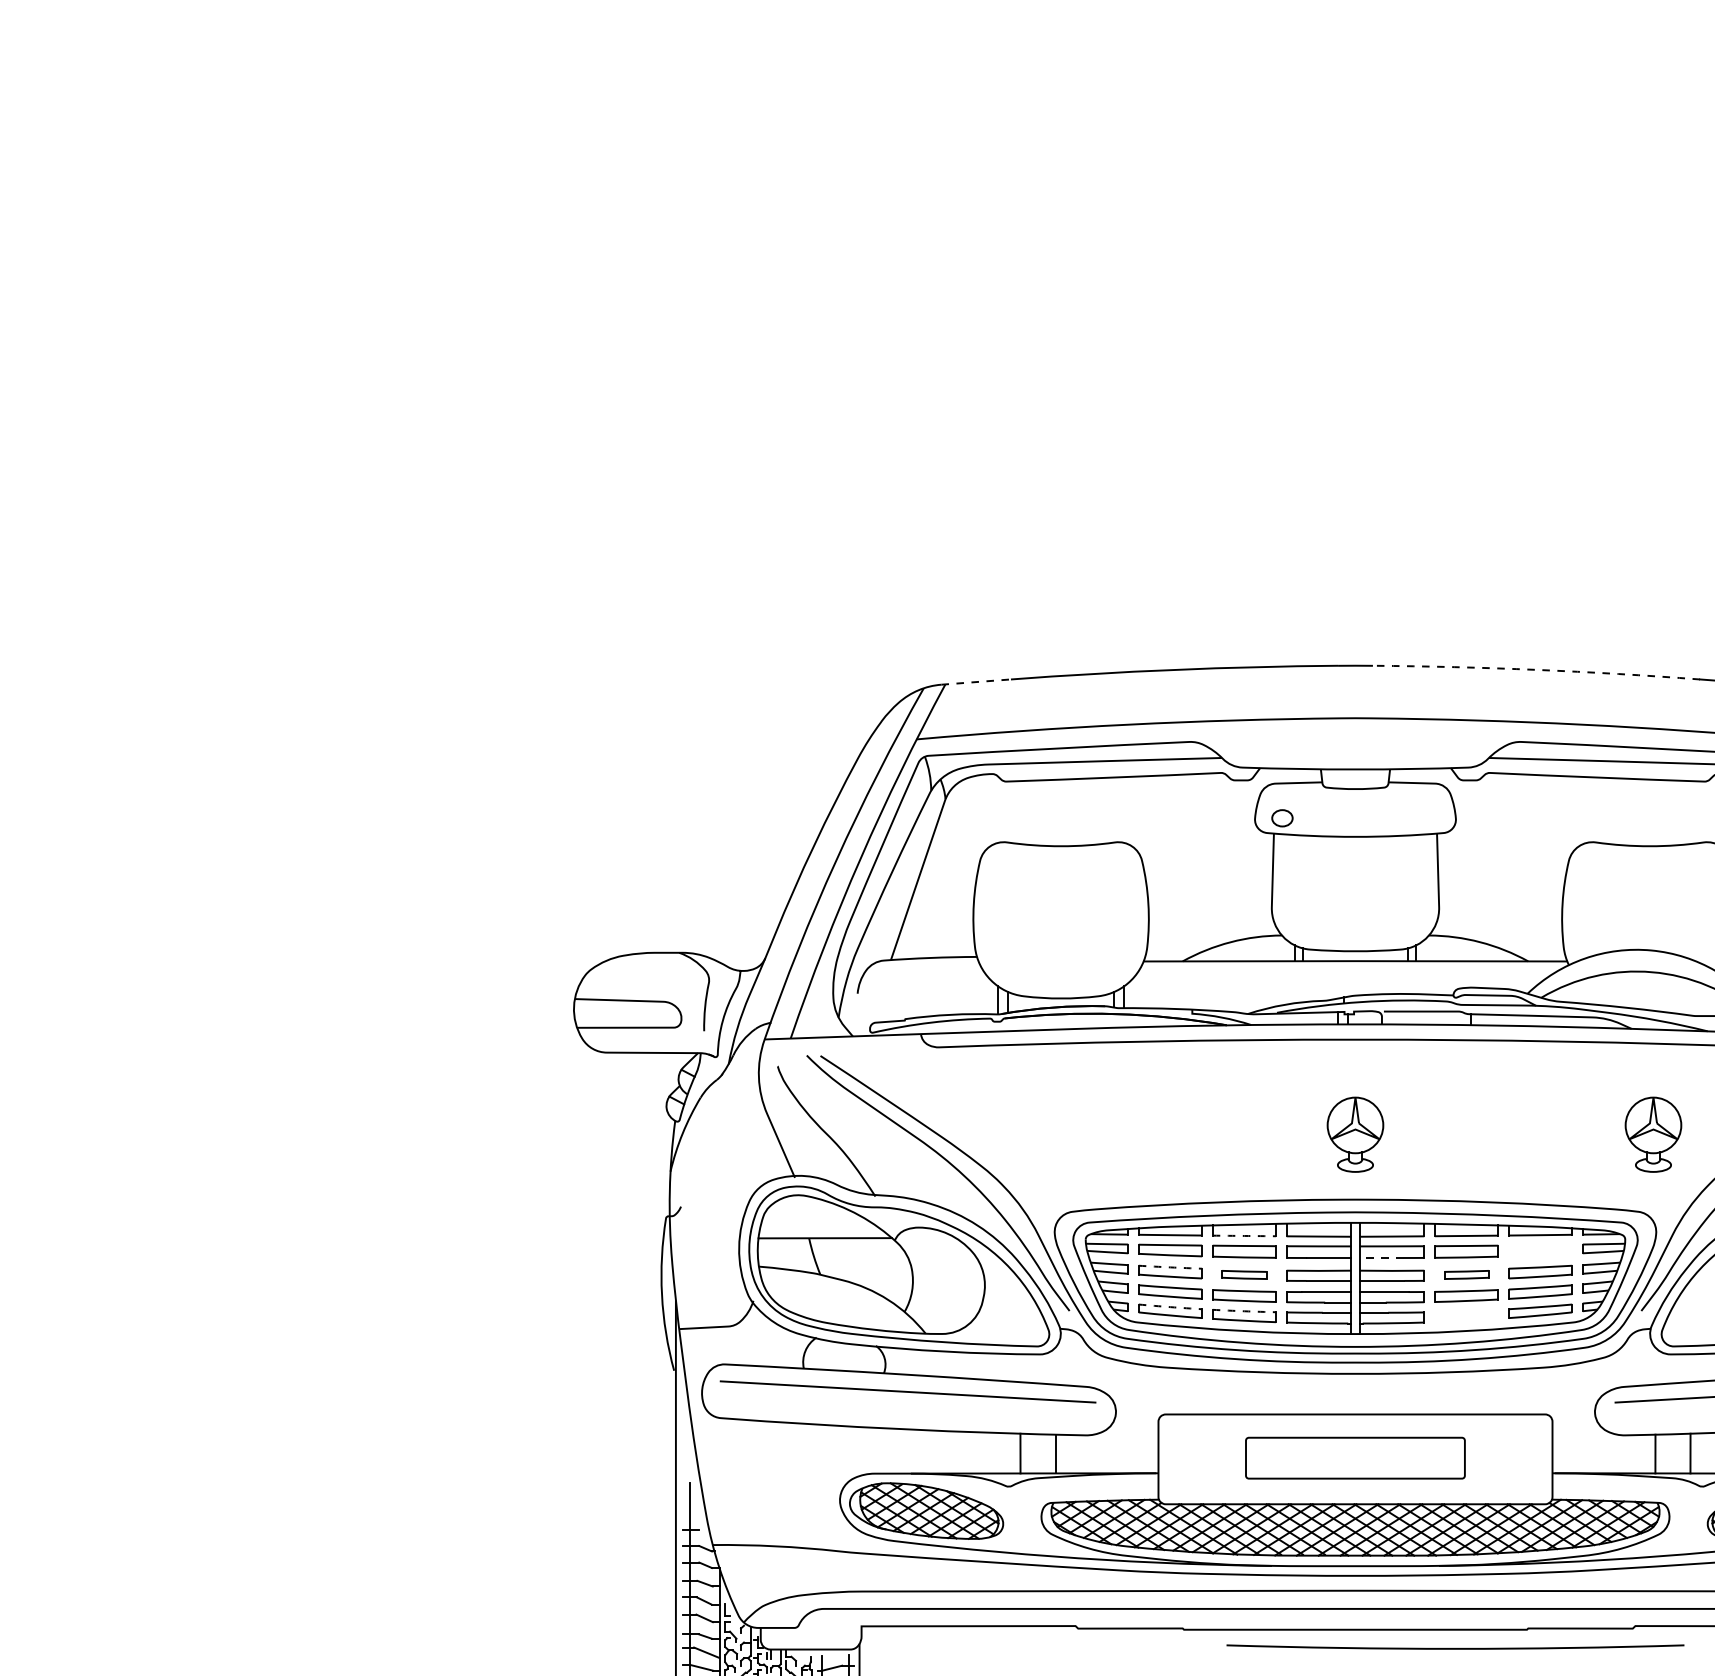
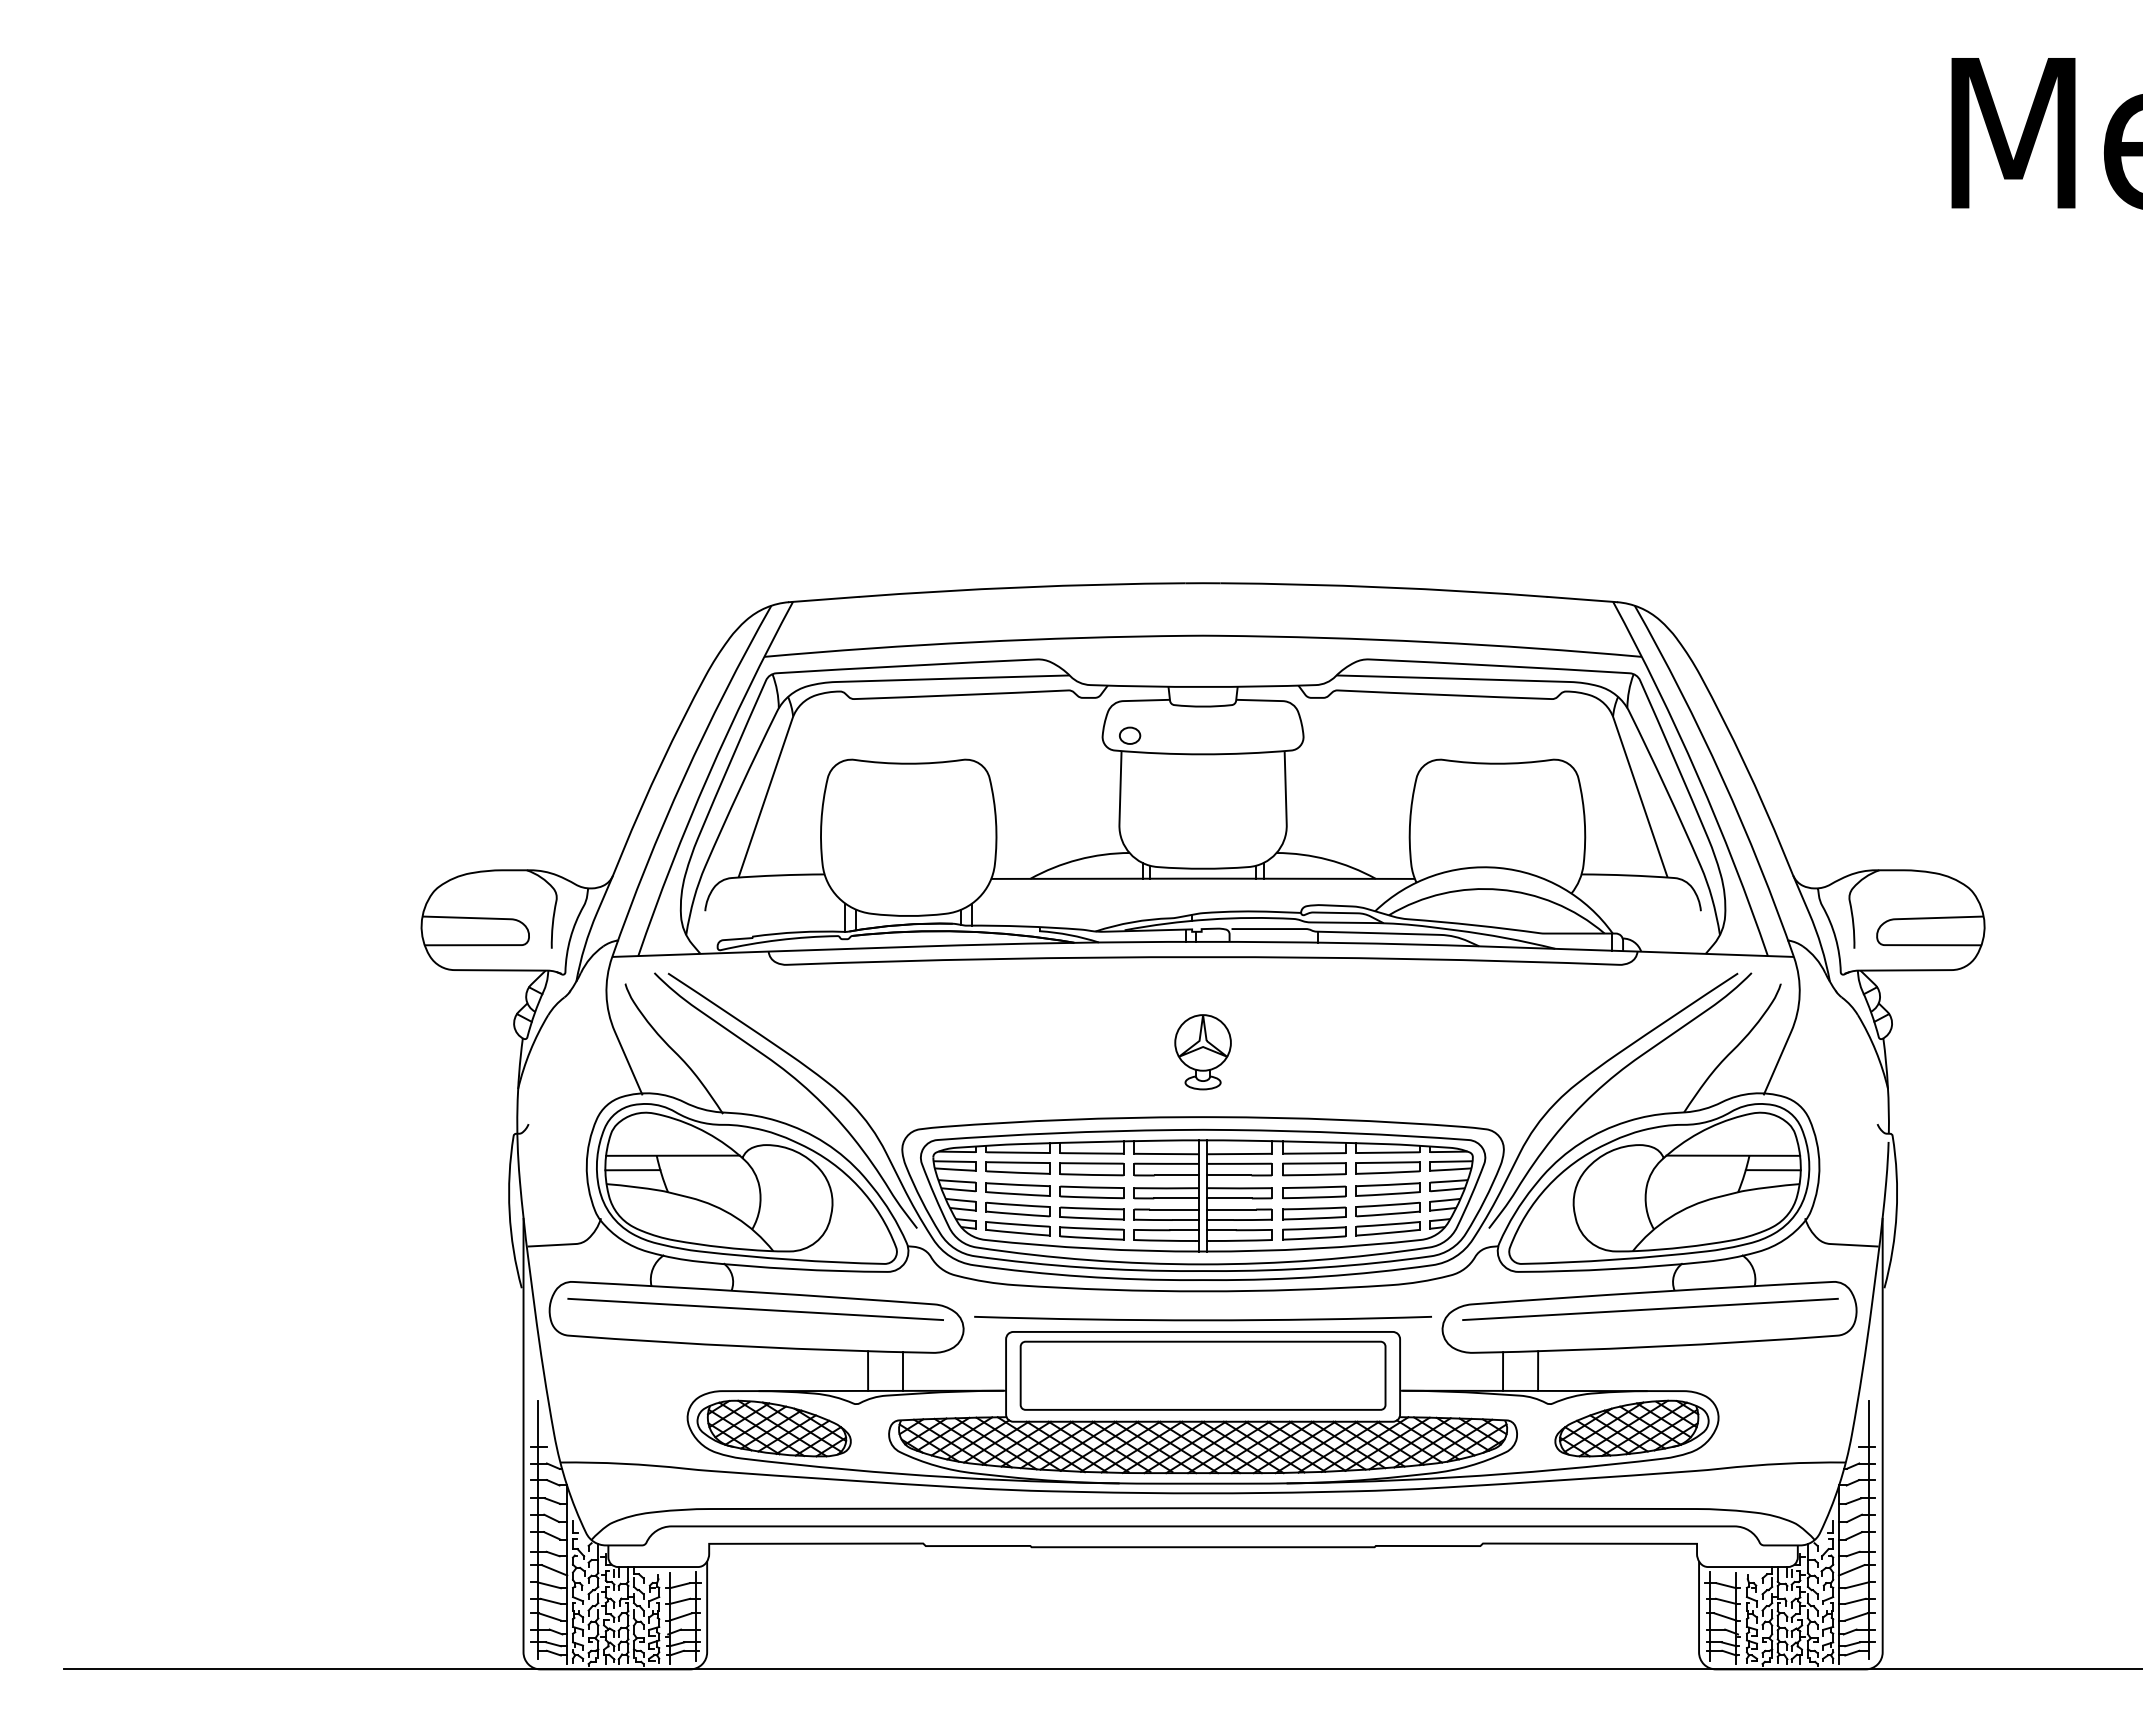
arc: (1536, 670) -> (1384, 587), dashed -> solid
line: (975, 682) -> (823, 599), dashed -> solid
part: (1652, 1135) -> (1500, 1052), removed
arc: (1244, 1236) -> (1092, 1153), dashed -> solid
part: (1539, 1250) -> (1387, 1167), added
line: (784, 1253) -> (632, 1170), added
line: (1380, 1258) -> (1228, 1175), dashed -> solid
arc: (1170, 1267) -> (1018, 1184), dashed -> solid
part: (1243, 1275) -> (1091, 1192), size x1.43
part: (1466, 1275) -> (1314, 1192), size x1.43
arc: (1170, 1307) -> (1018, 1224), dashed -> solid
arc: (1244, 1311) -> (1092, 1228), dashed -> solid
part: (1466, 1316) -> (1314, 1233), added
part: (1354, 1458) -> (1202, 1375), size x1.67
arc: (1454, 1648) -> (1202, 1319), moved

